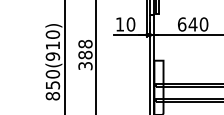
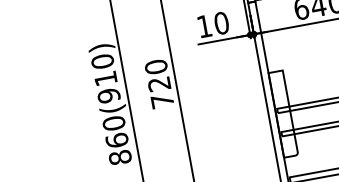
text: (85, 54) -> (159, 83), 388 -> 720
text: (52, 84) -> (116, 139), 850(910) -> 860(910)

